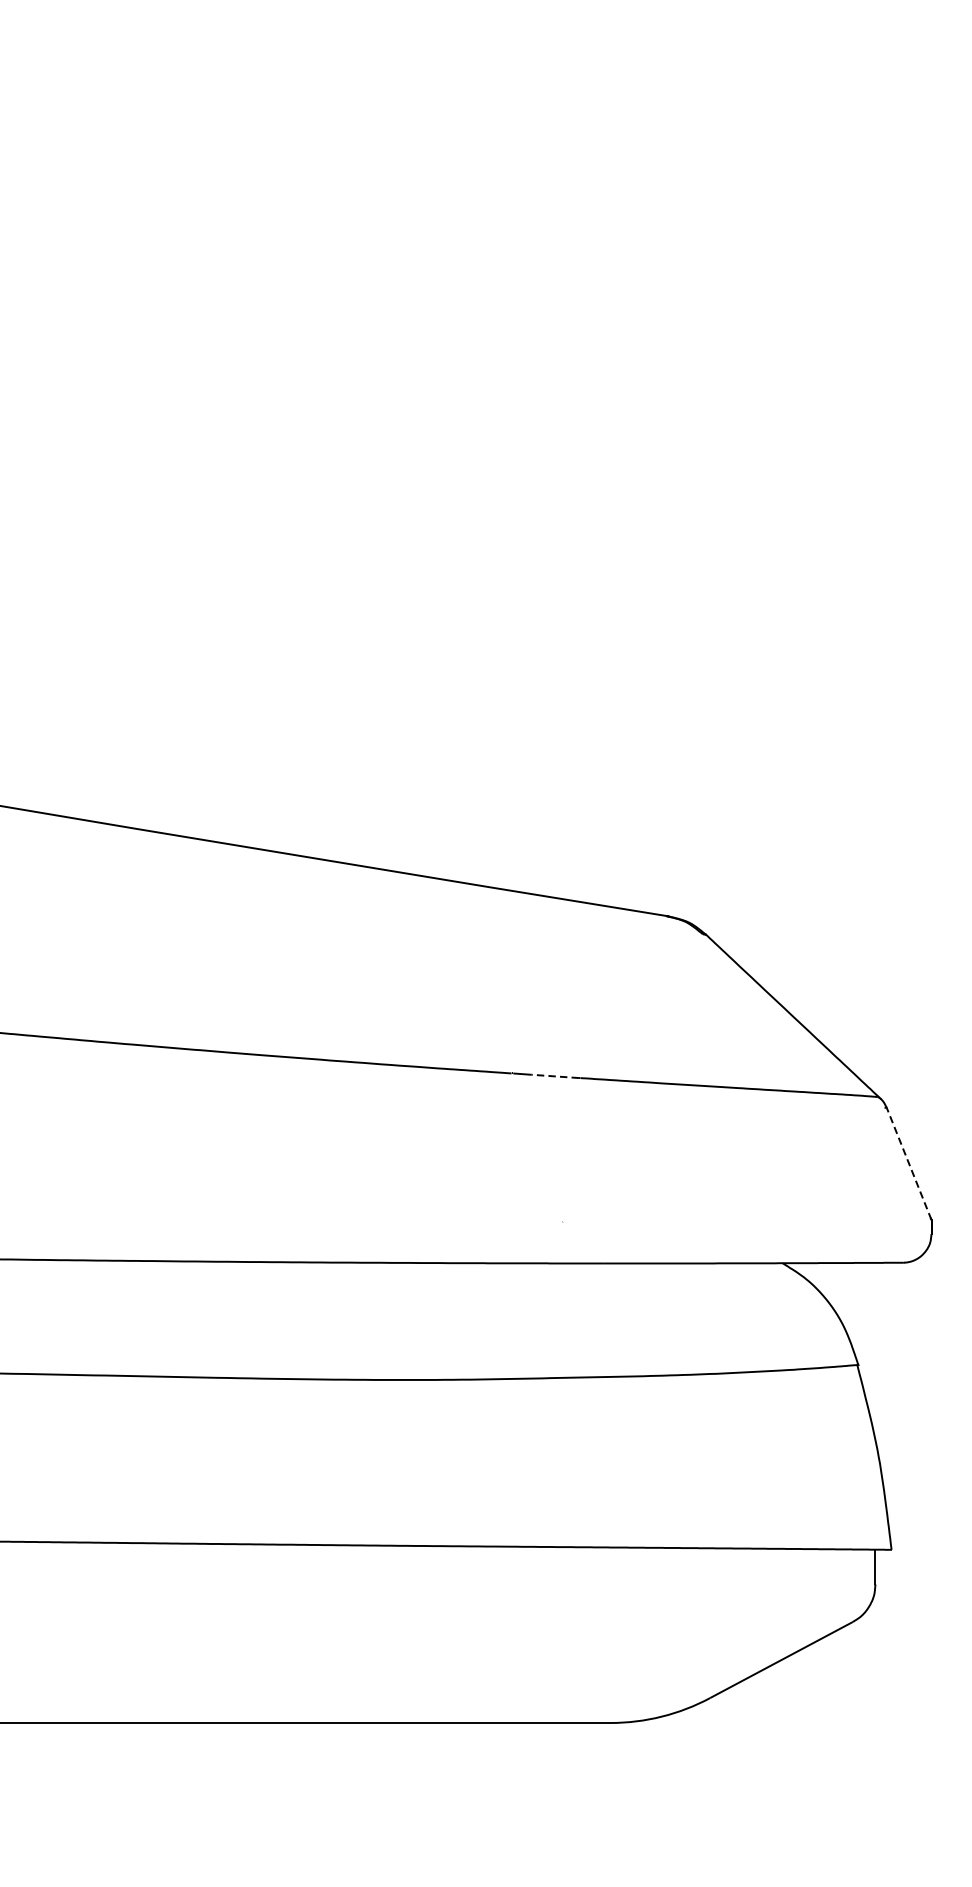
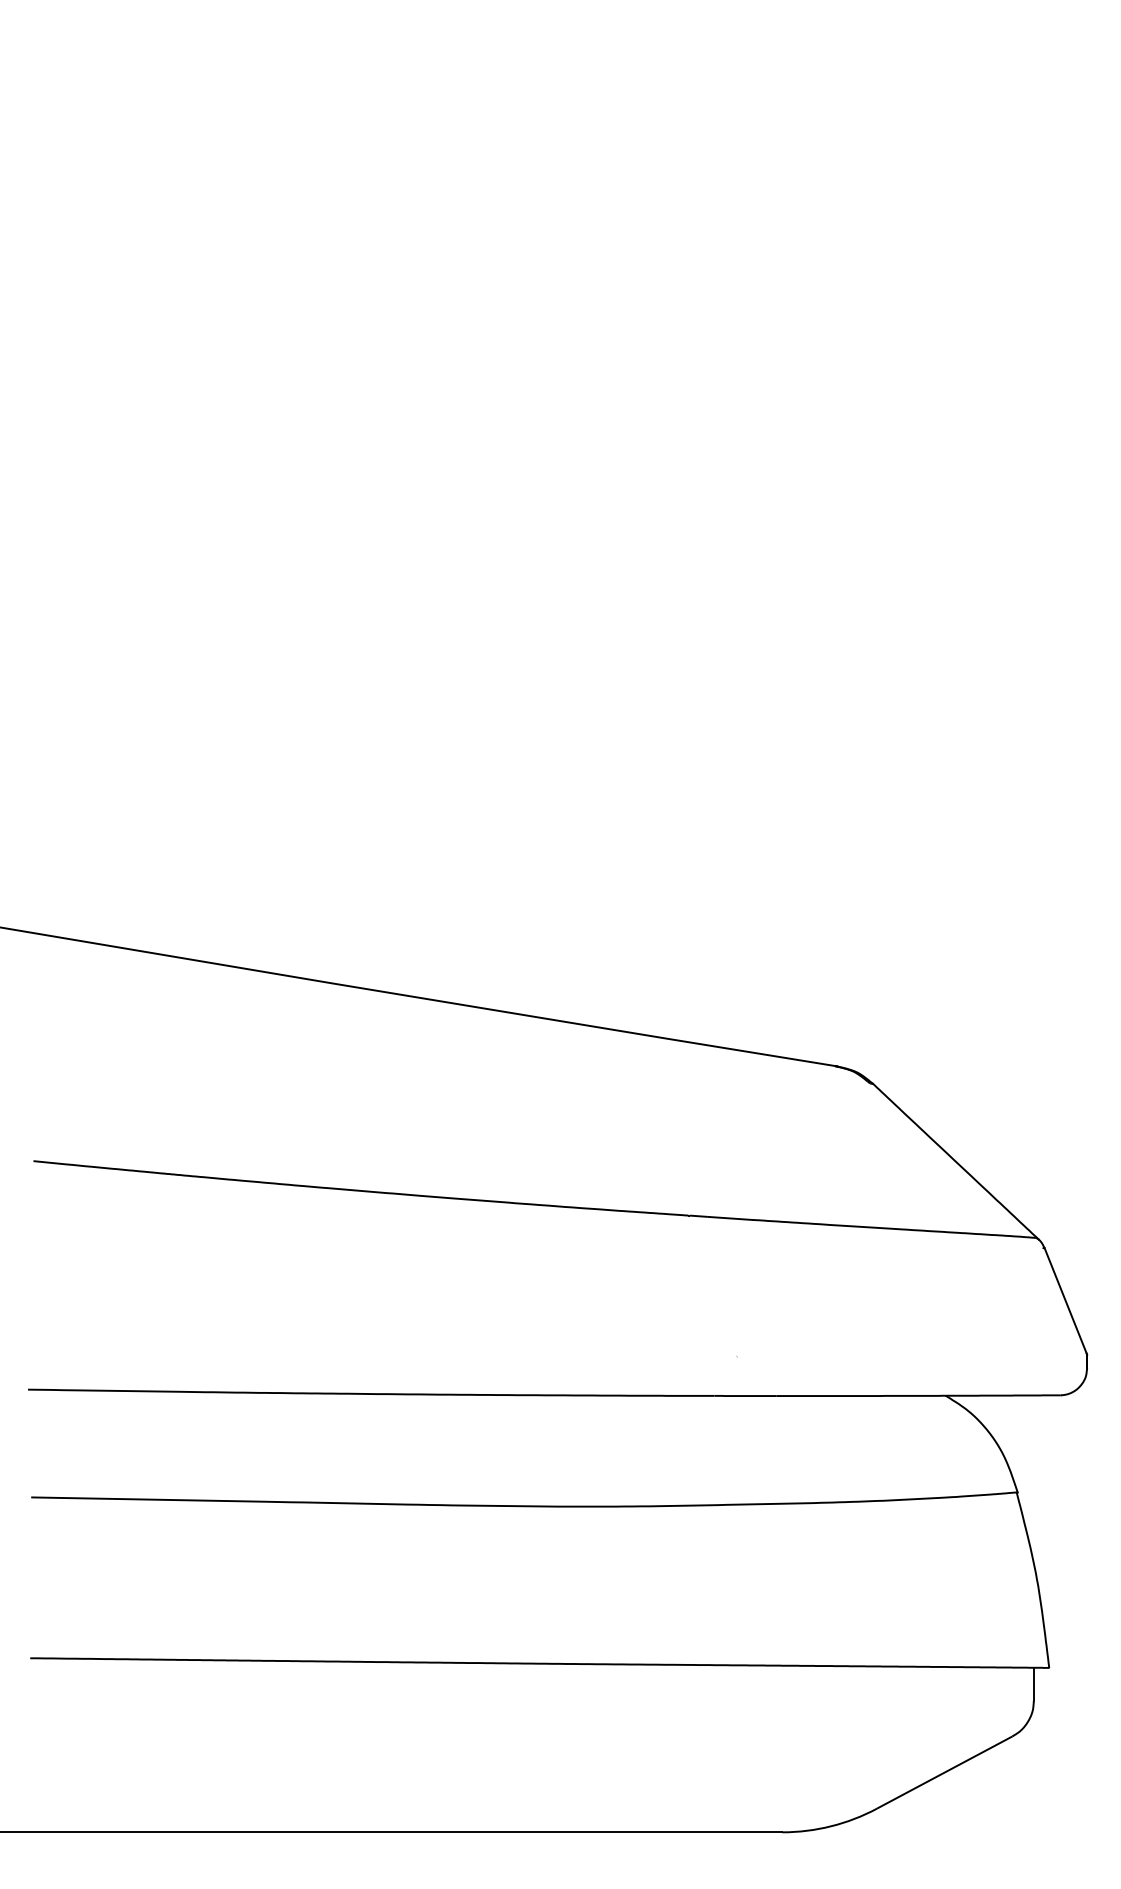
line: (554, 1076) -> (729, 1218), dashed -> solid
line: (908, 1163) -> (1065, 1301), dashed -> solid

